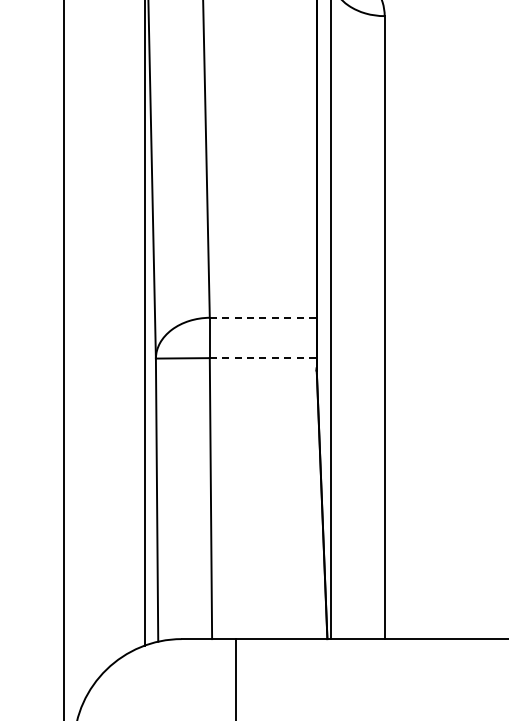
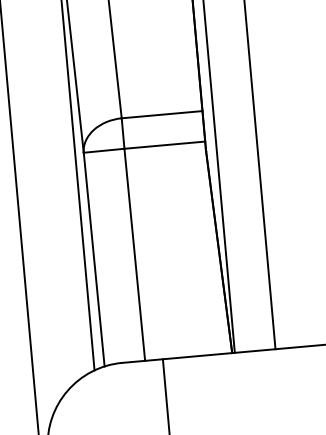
line: (263, 317) -> (162, 114), dashed -> solid
line: (263, 358) -> (165, 145), dashed -> solid

